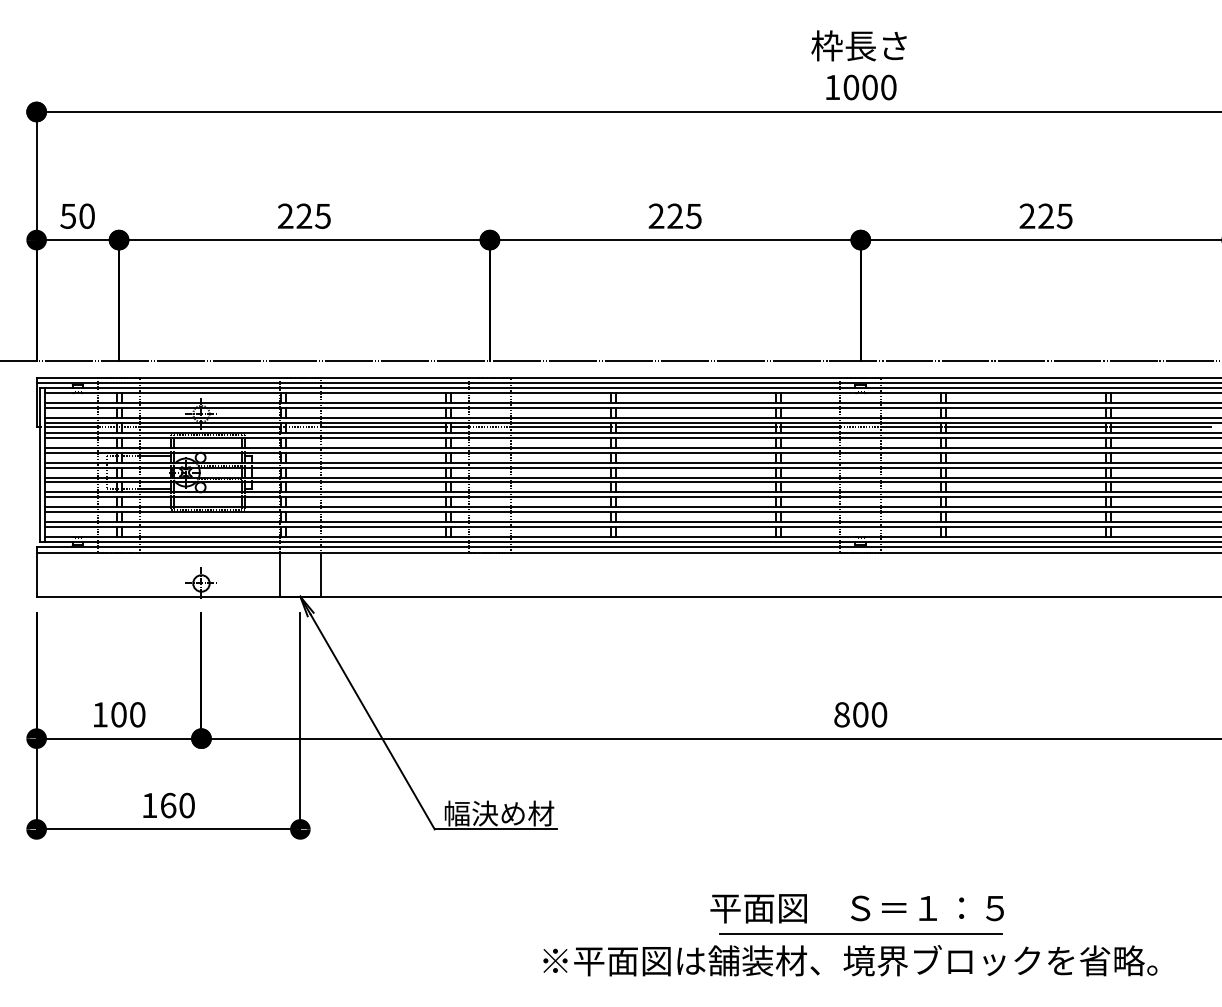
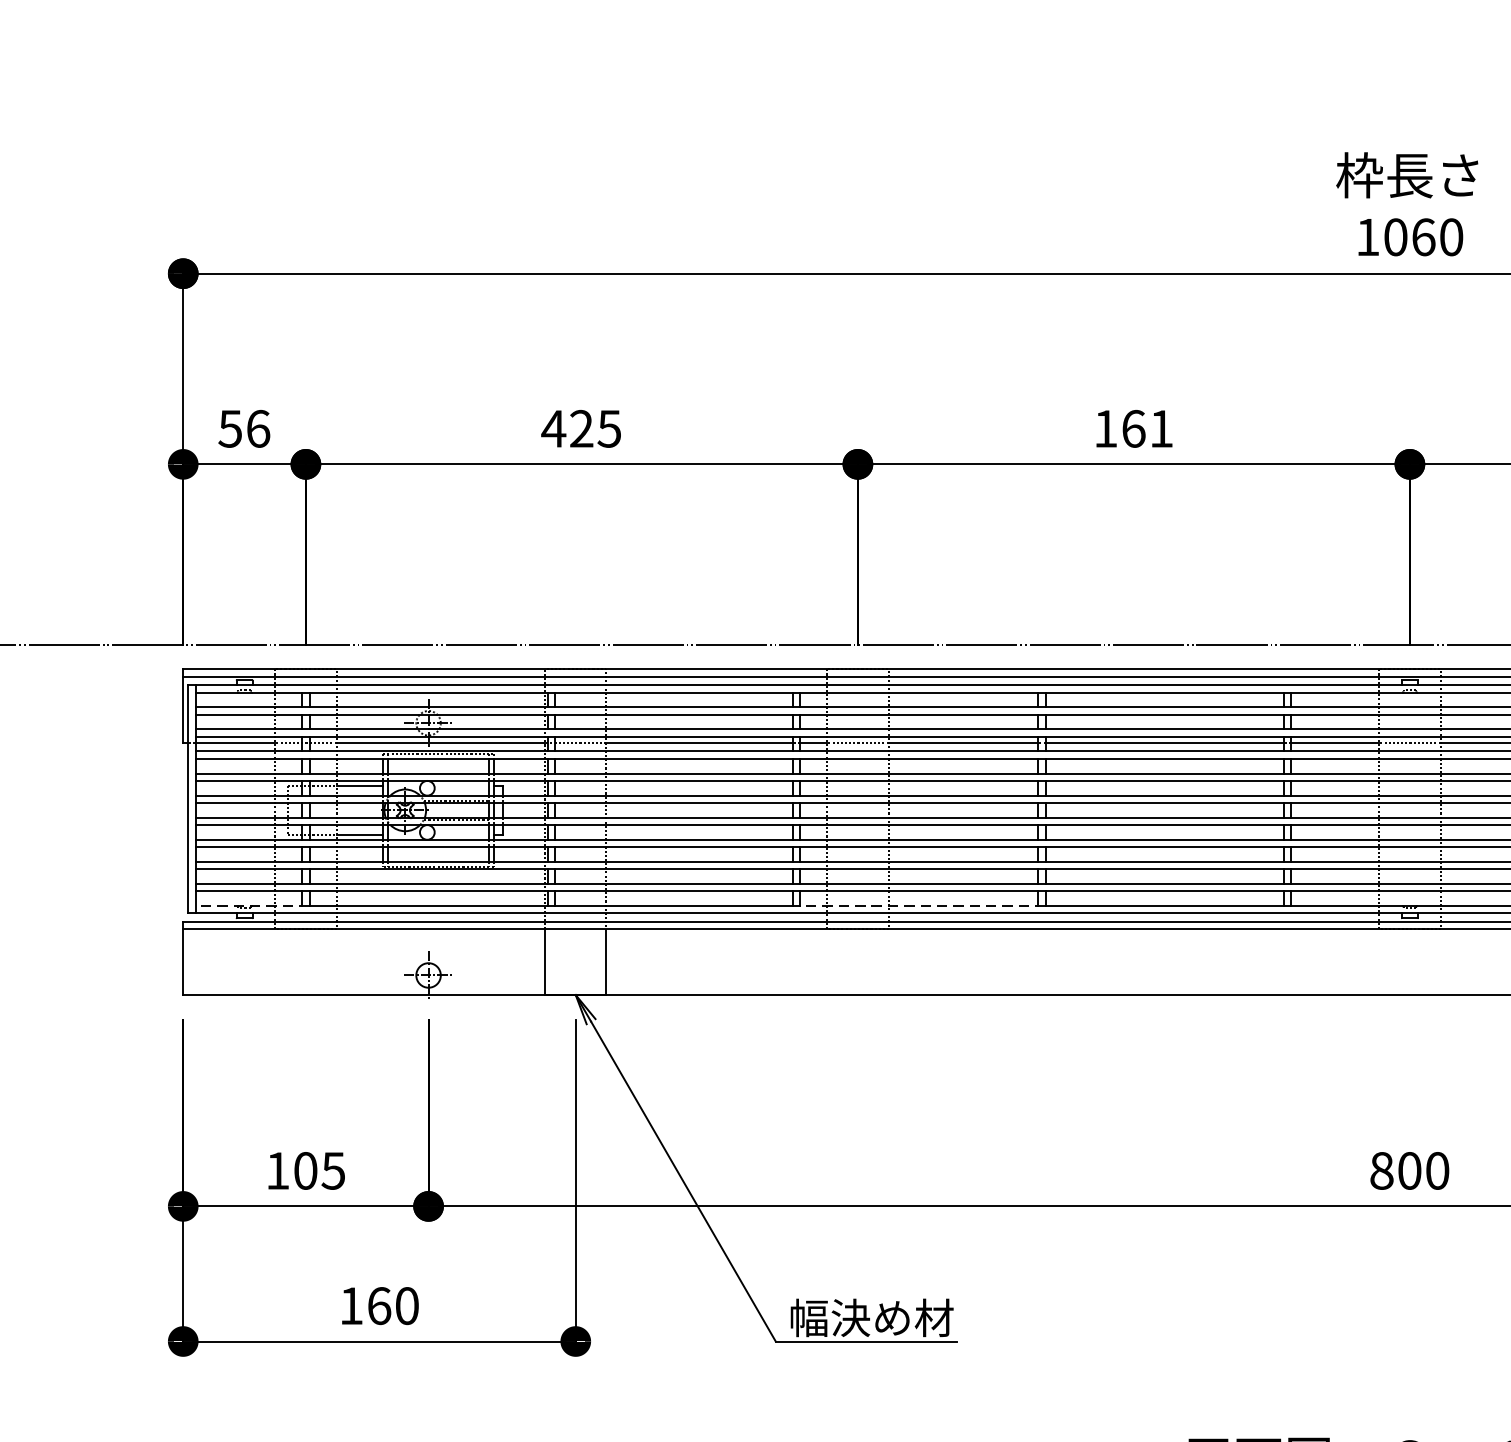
text: (869, 87) -> (1422, 237), 1000 -> 1060
text: (87, 215) -> (258, 427), 50 -> 56
text: (285, 215) -> (553, 427), 225 -> 425
text: (674, 215) -> (1132, 427), 225 -> 161
line: (82, 536) -> (251, 905), solid -> dashed
line: (533, 536) -> (922, 905), solid -> dashed
text: (137, 714) -> (333, 1170), 100 -> 105

